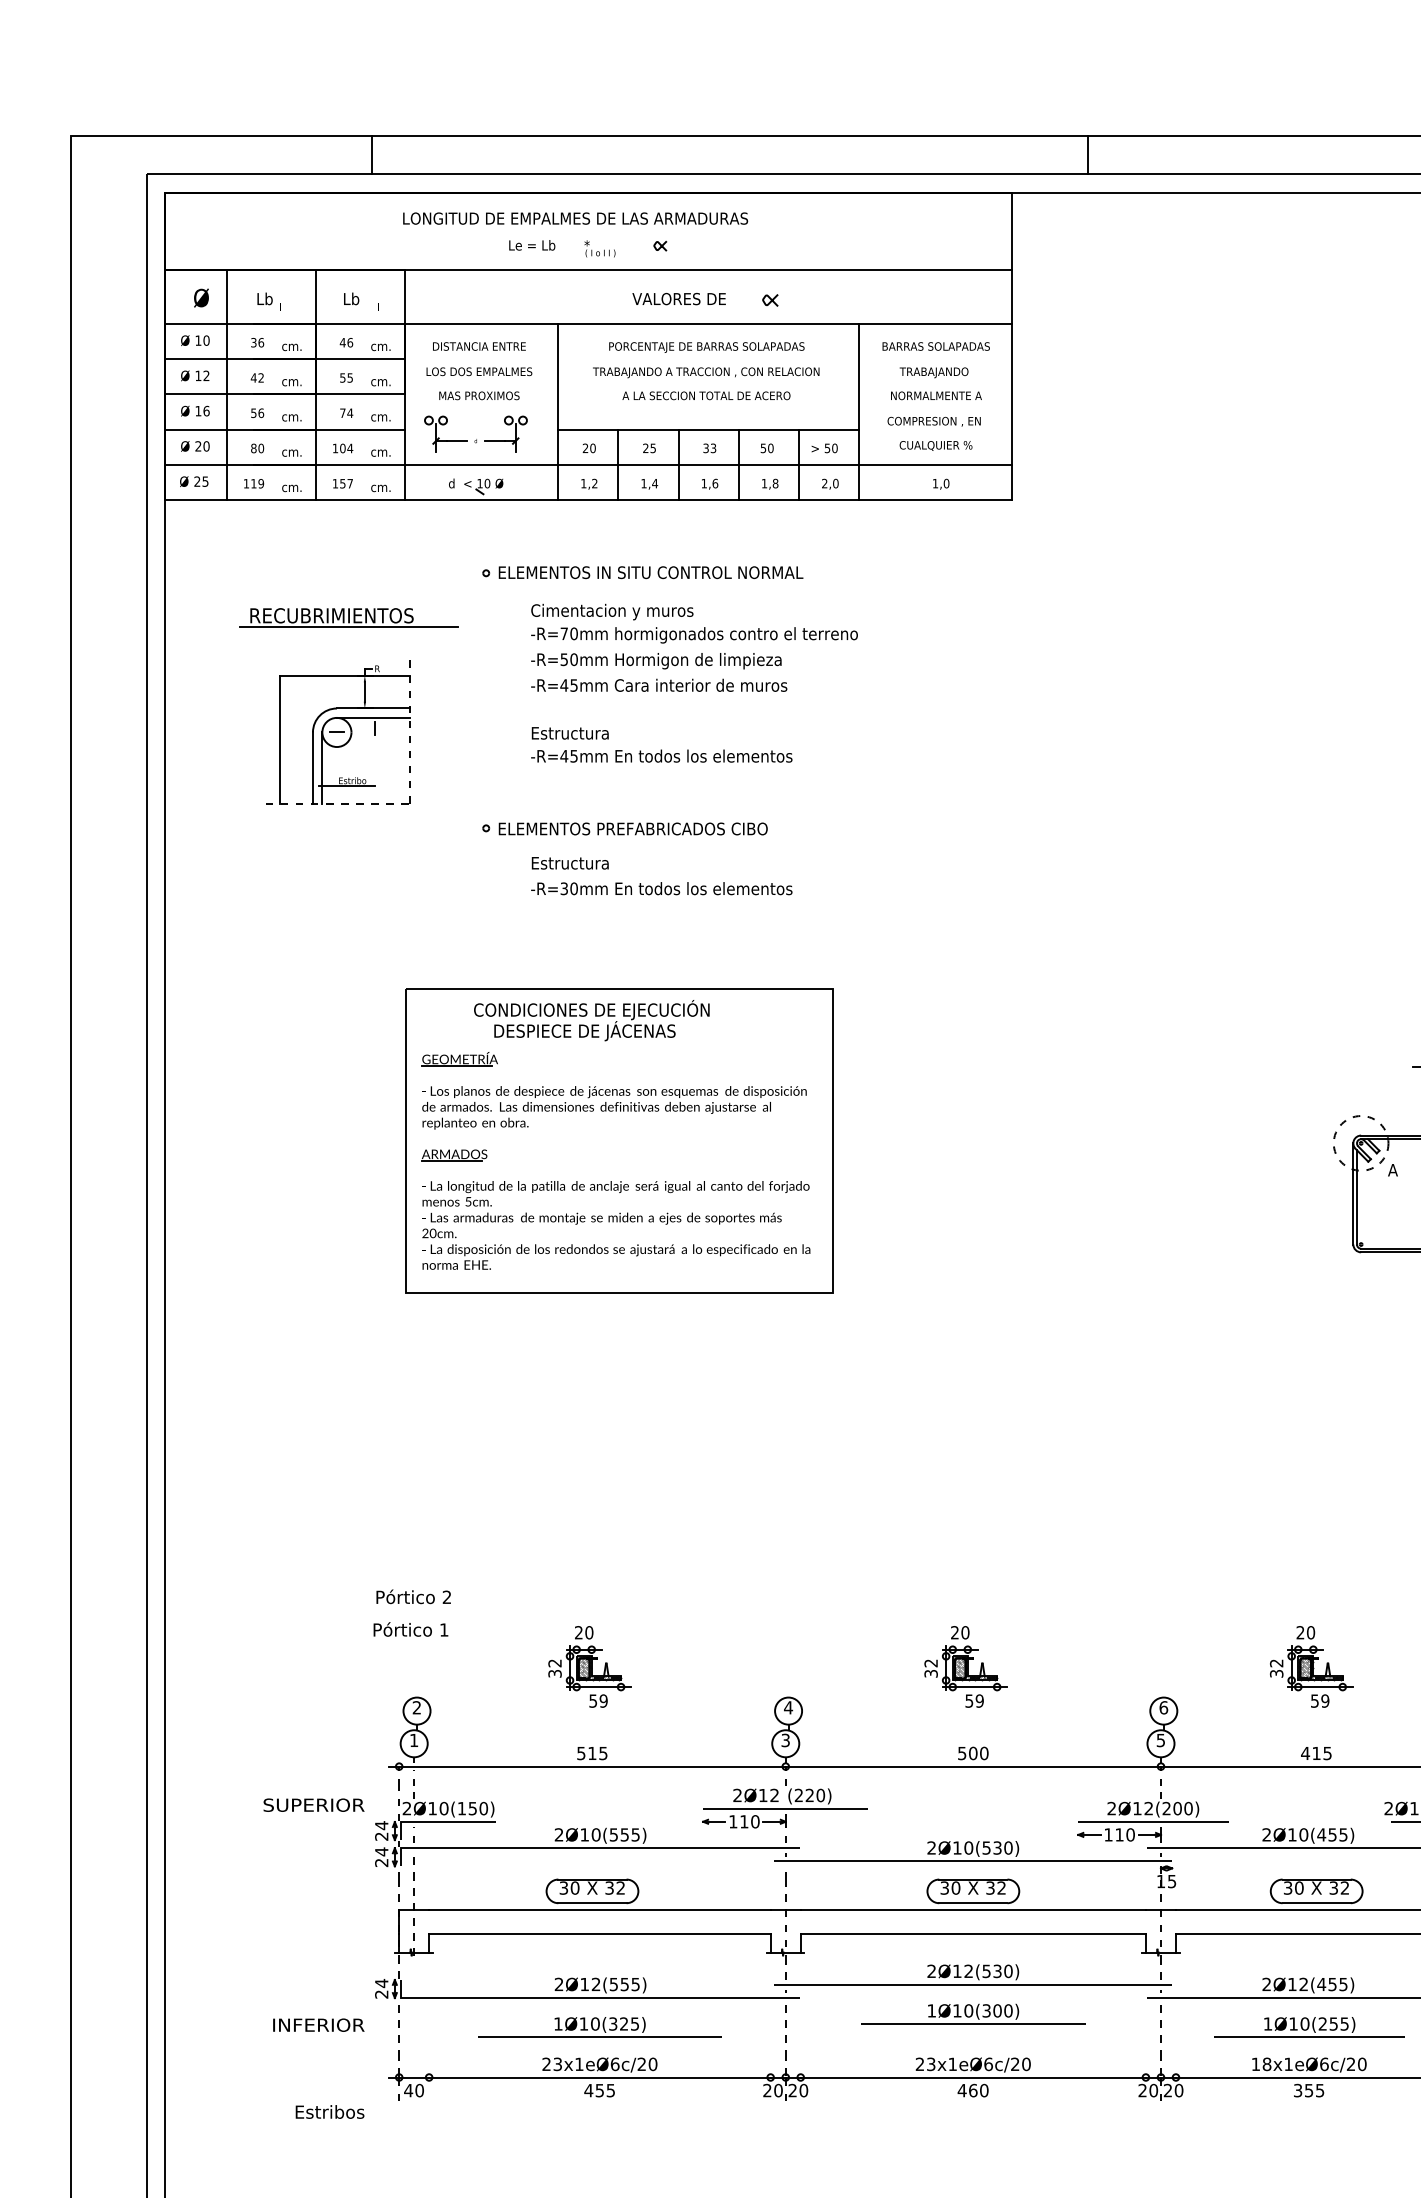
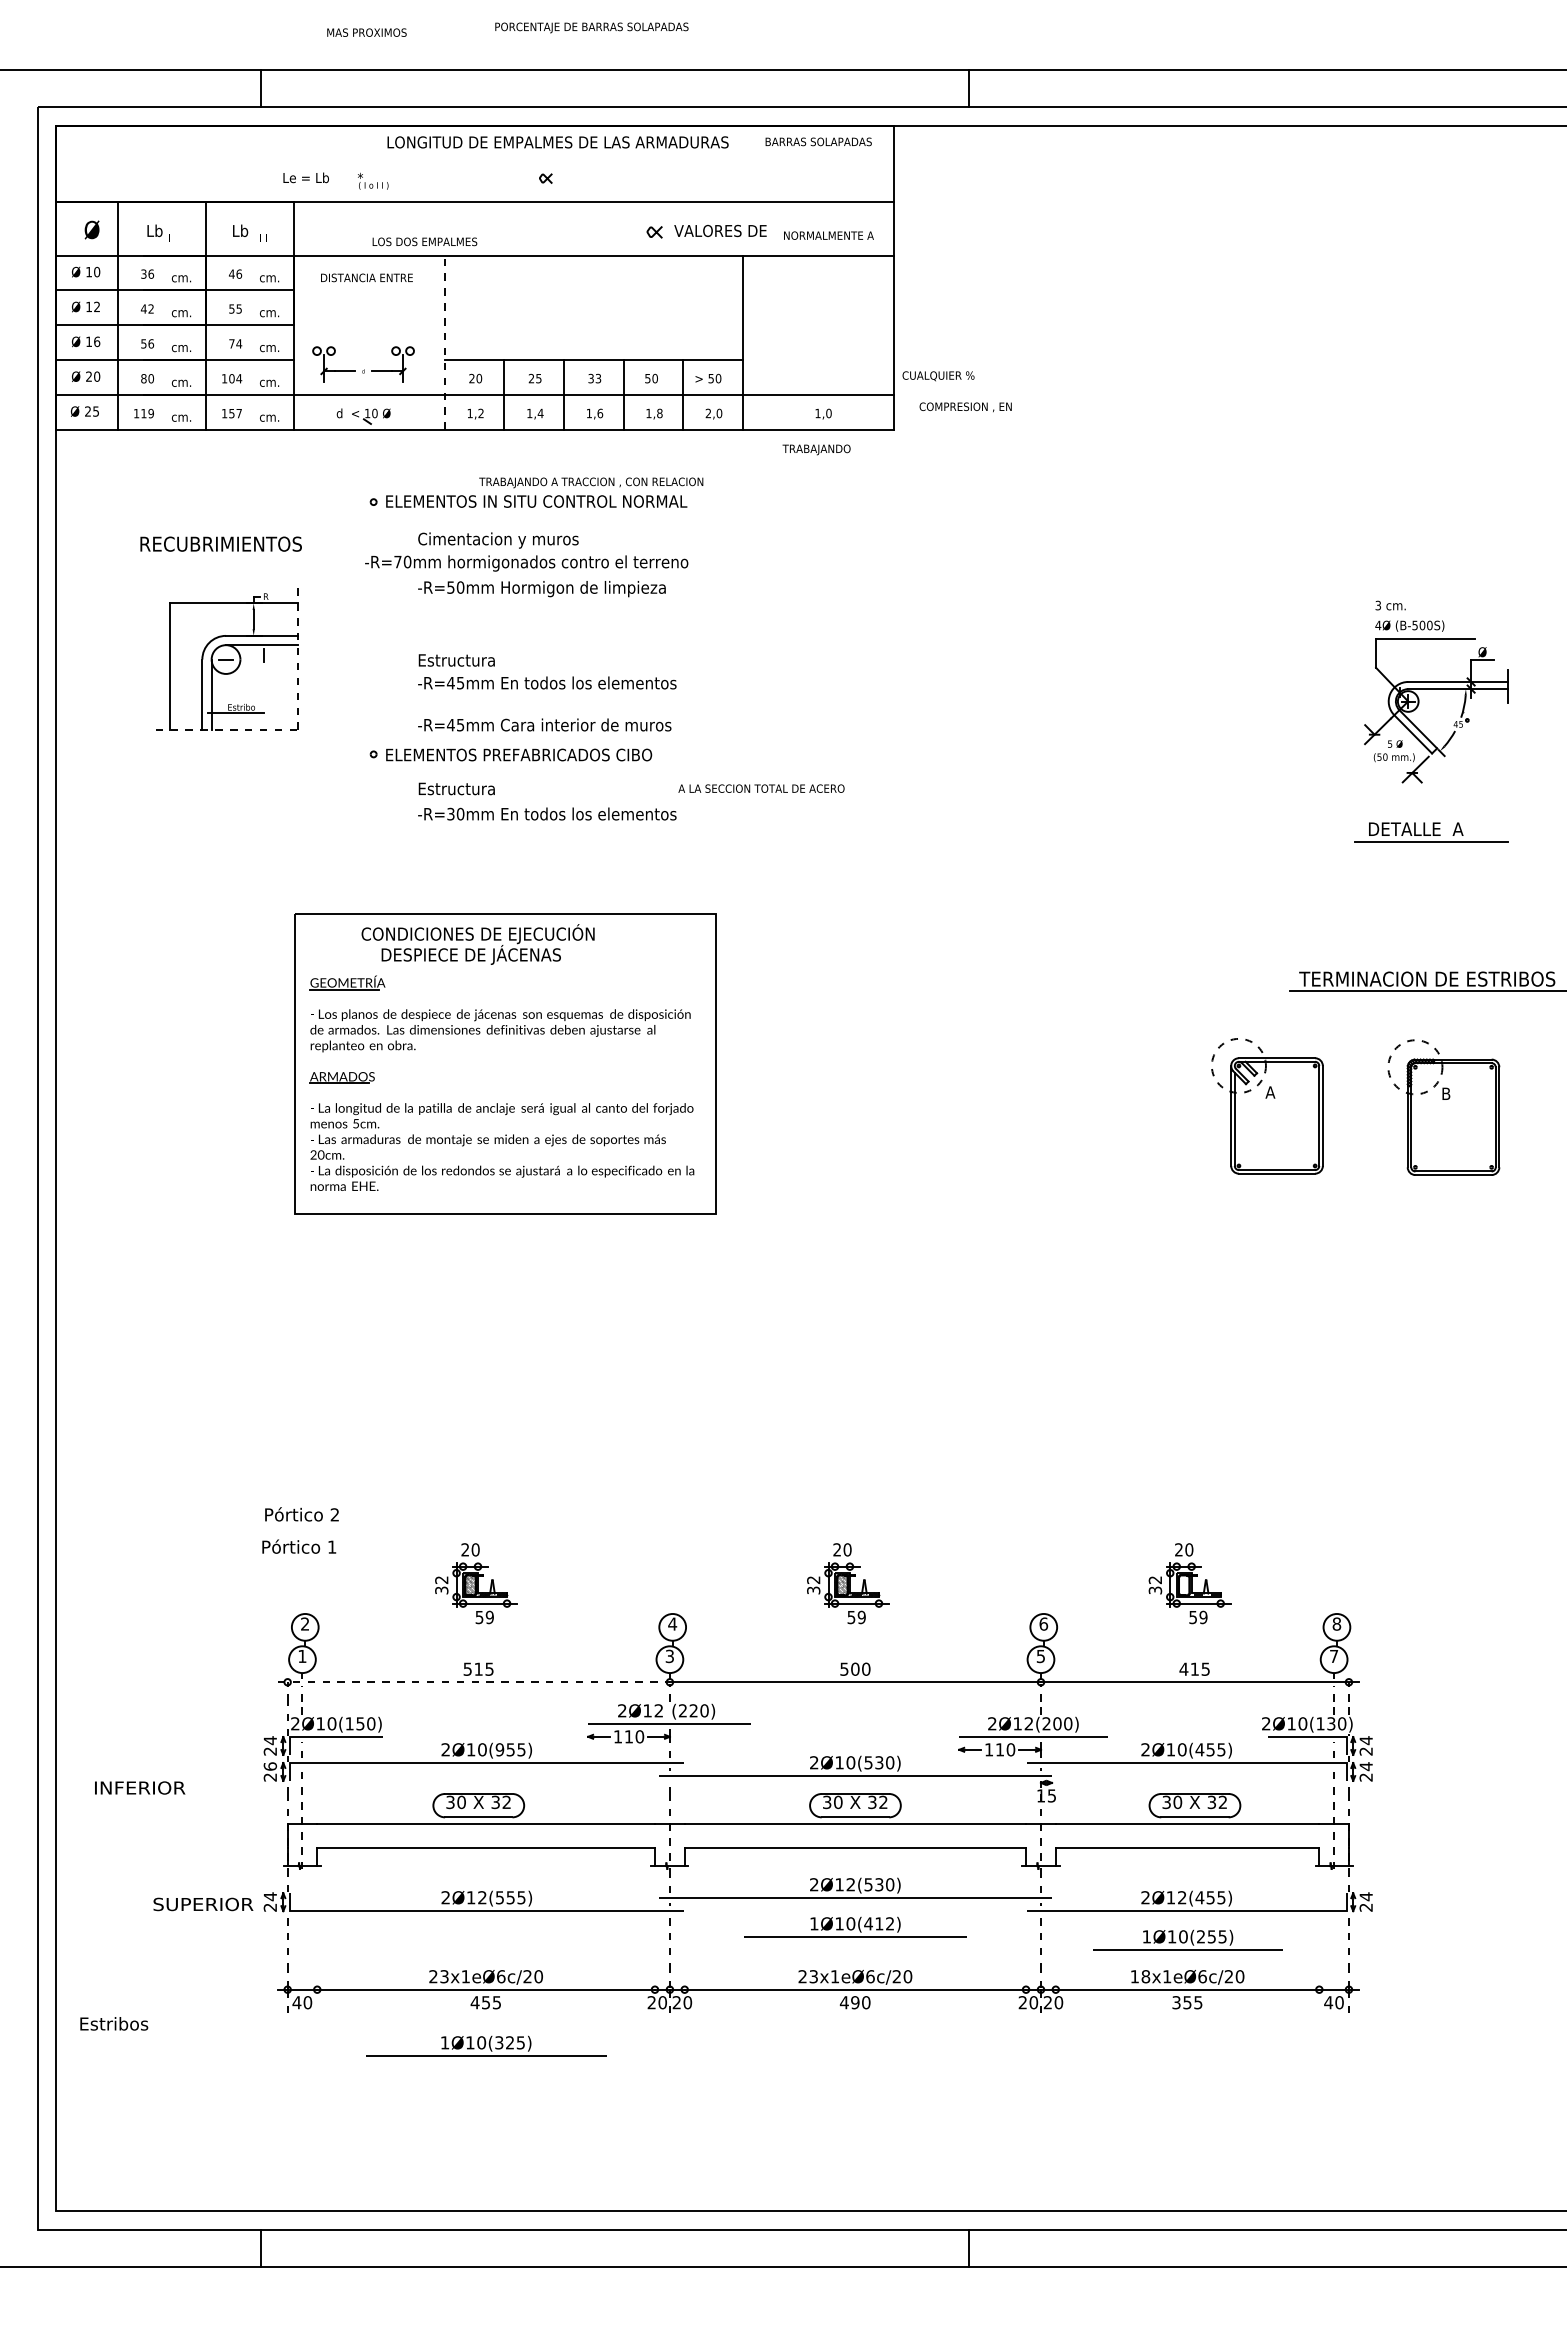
text: (575, 218) -> (557, 142), moved
text: (561, 248) -> (335, 180), moved
text: (679, 298) -> (720, 230), moved
text: (936, 346) -> (818, 141), moved
text: (706, 347) -> (591, 27), moved
text: (478, 371) -> (424, 241), moved
text: (706, 372) -> (591, 482), moved
text: (933, 372) -> (816, 449), moved
text: (478, 395) -> (366, 32), moved
text: (706, 395) -> (761, 788), moved
text: (936, 395) -> (828, 235), moved
line: (557, 411) -> (444, 342), solid -> dashed
text: (933, 421) -> (965, 407), moved
text: (936, 446) -> (938, 376), moved
line: (348, 627) -> (237, 555), removed
text: (694, 635) -> (526, 563), moved
text: (658, 684) -> (544, 724), moved
hatch: (1320, 1667) -> (1198, 1584), removed
line: (587, 1766) -> (473, 1682), solid -> dashed
text: (314, 1805) -> (203, 1904), moved
text: (613, 1834) -> (499, 1749), (555) -> (955)
text: (381, 1851) -> (270, 1766), 24 -> 26
text: (997, 2010) -> (879, 1923), (300) -> (412)
text: (319, 2024) -> (140, 1787), moved
part: (600, 2026) -> (486, 2045), moved
text: (973, 2090) -> (855, 2002), 460 -> 490
text: (330, 2111) -> (114, 2023), moved

